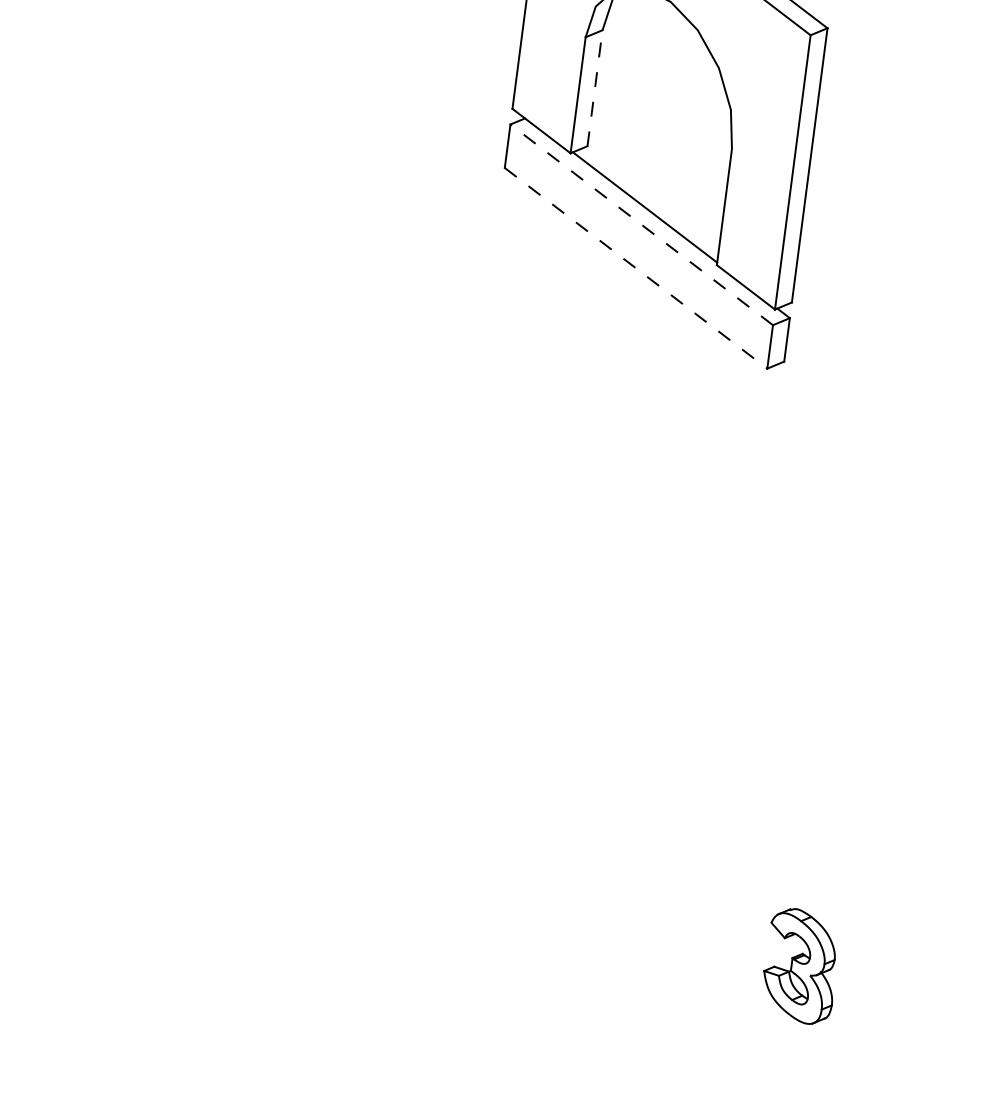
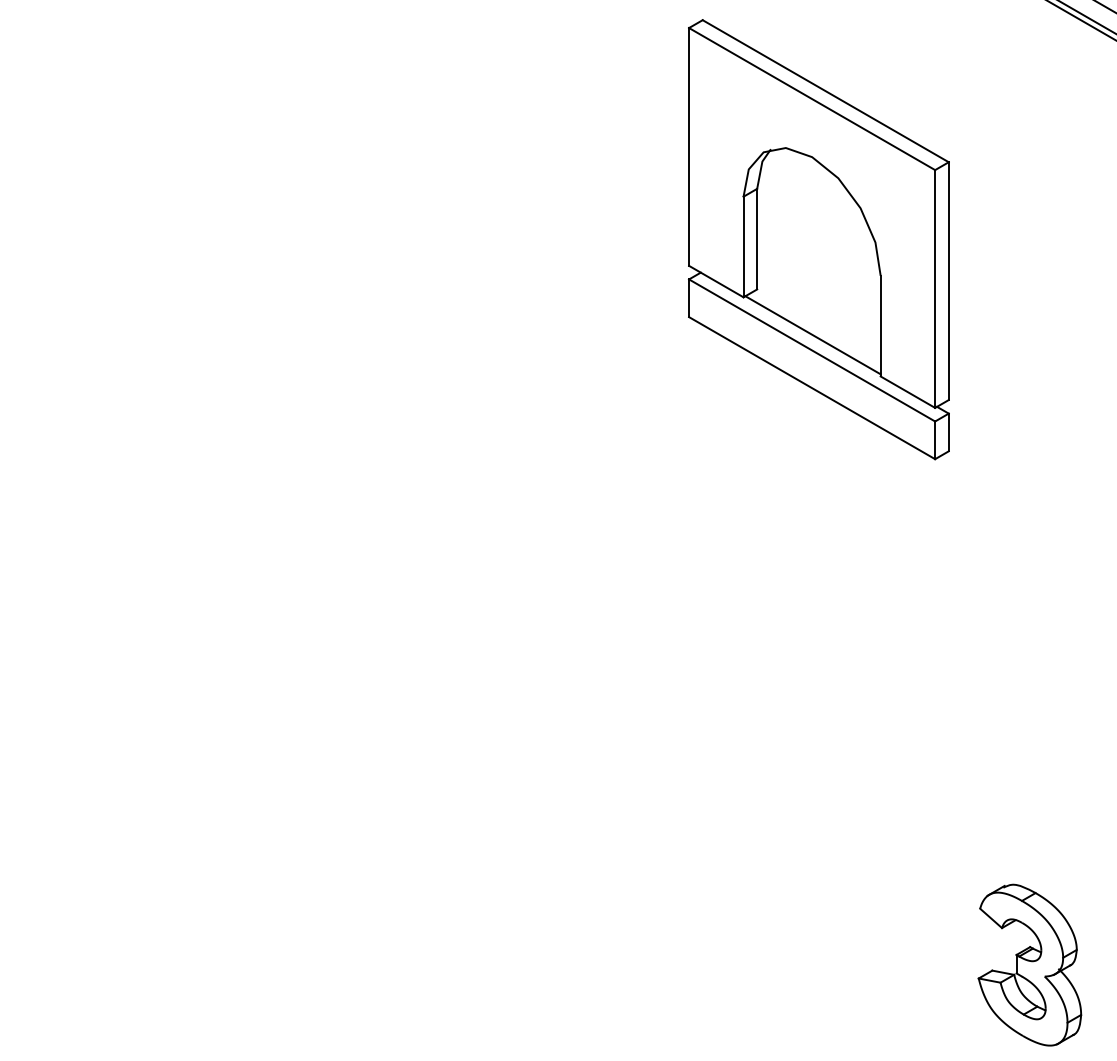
line: (595, 87) -> (757, 238), dashed -> solid
line: (640, 224) -> (811, 350), dashed -> solid
line: (636, 268) -> (812, 388), dashed -> solid
part: (800, 965) -> (1029, 964), size x1.67

